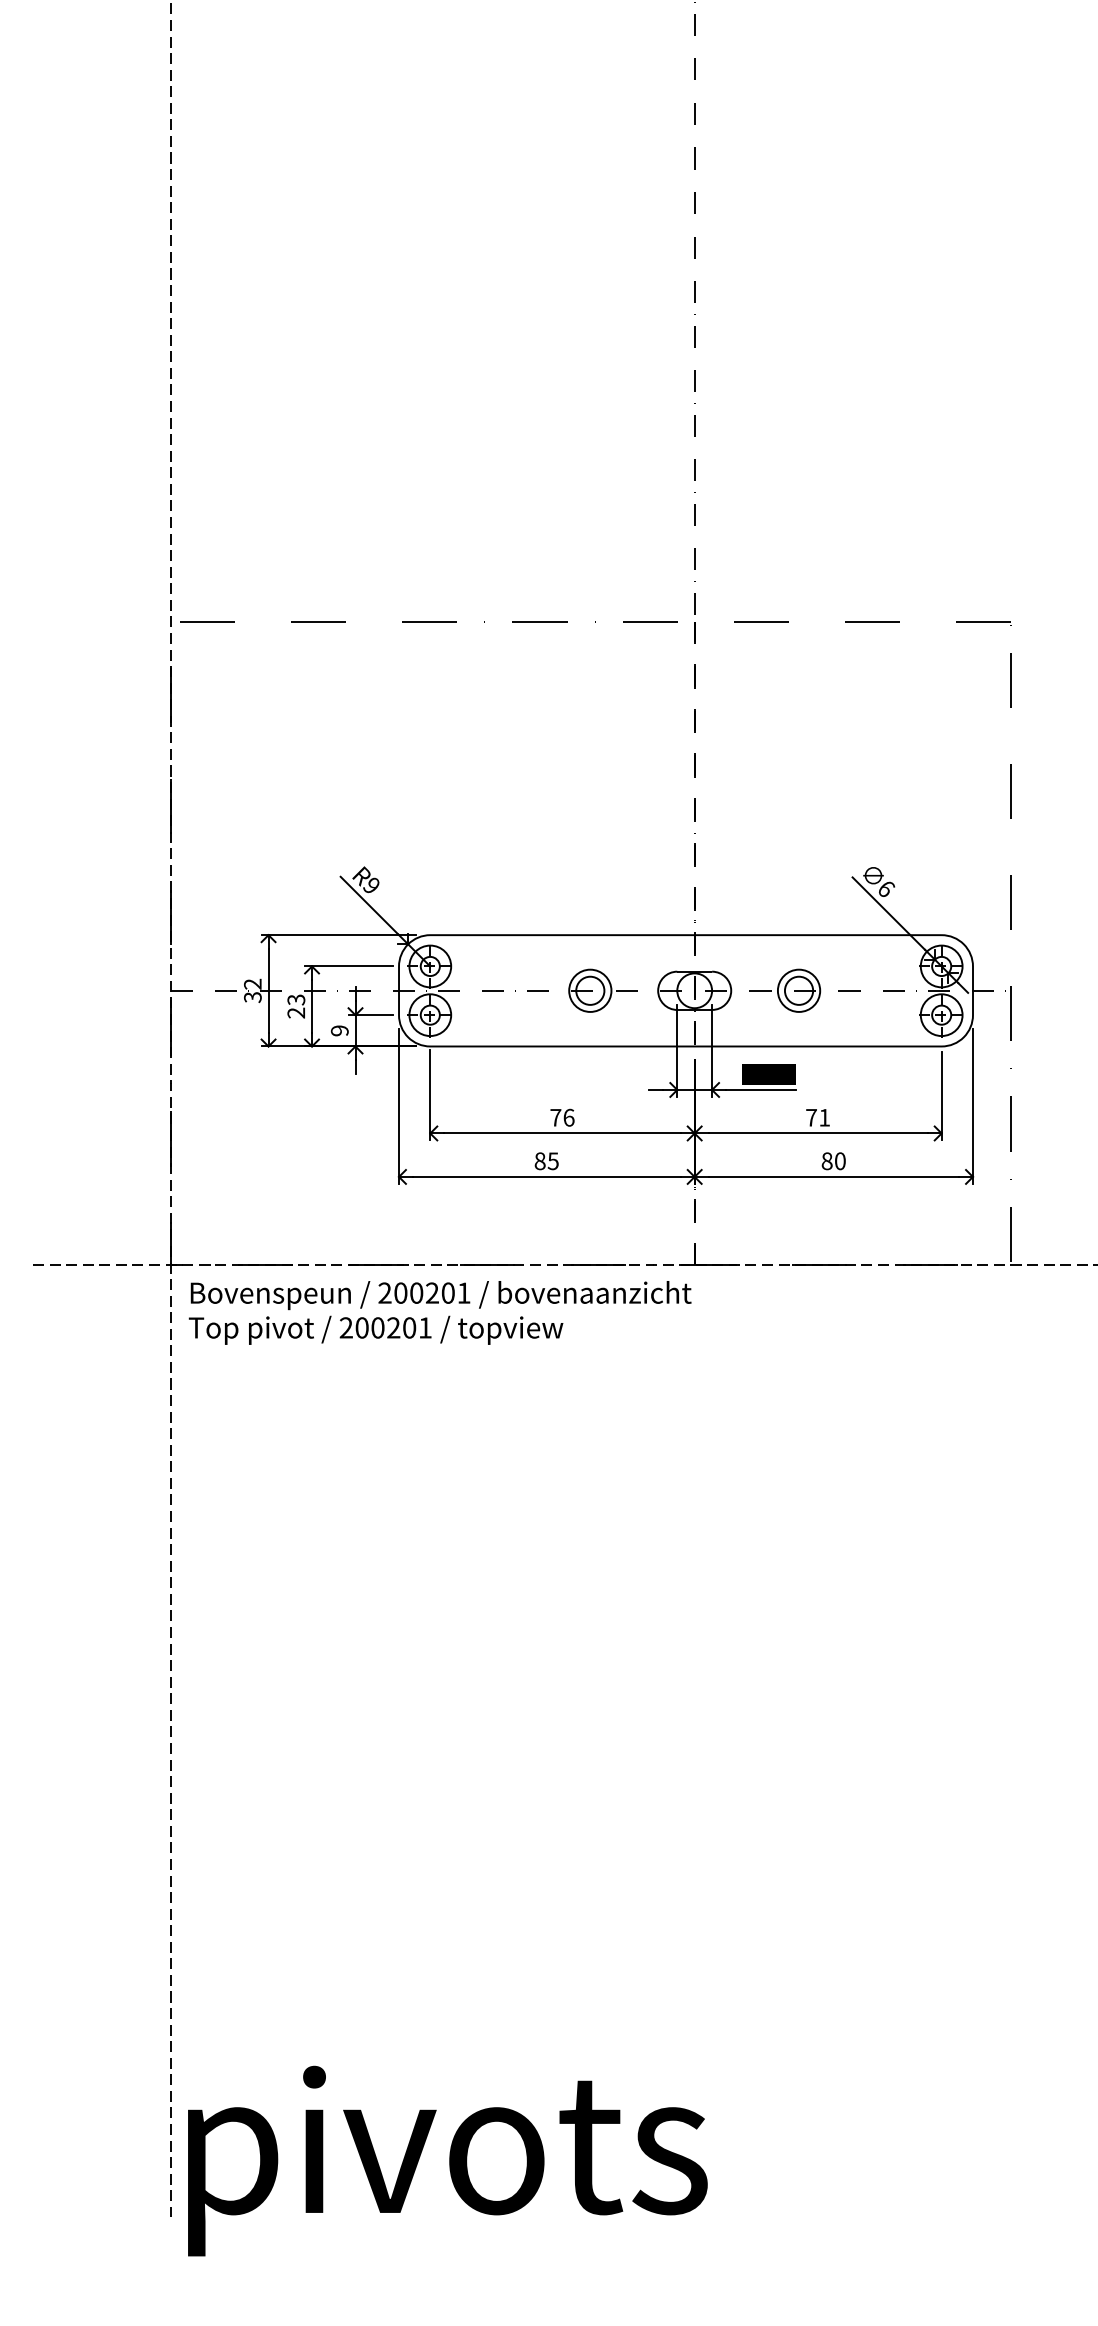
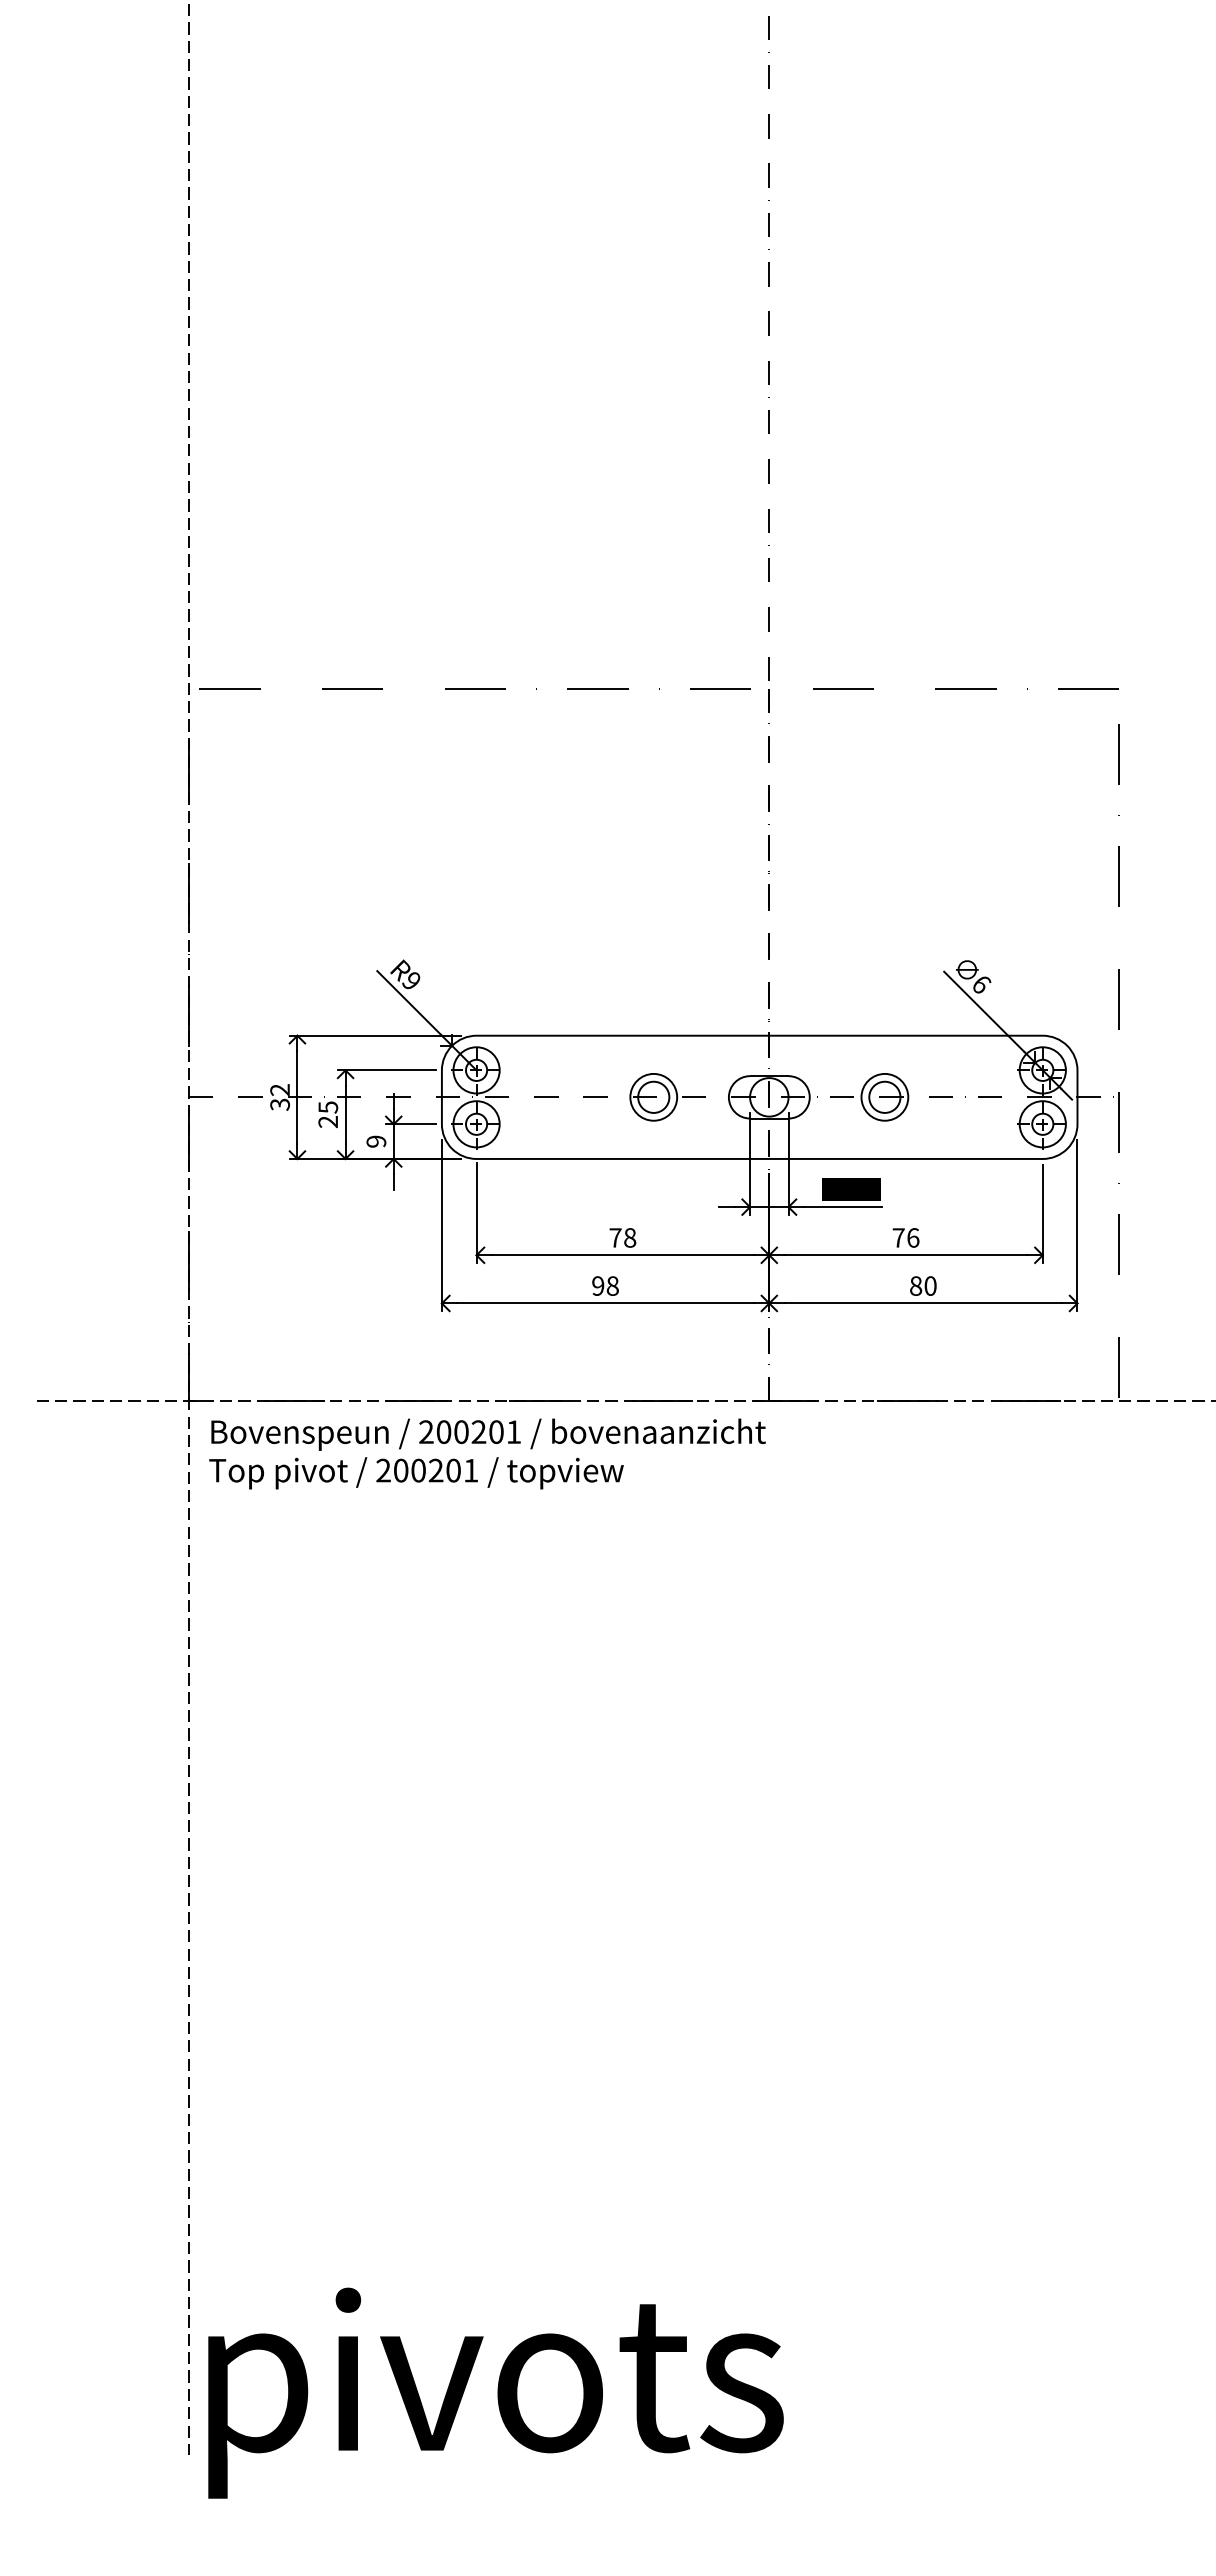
text: (295, 999) -> (327, 1106), 23 -> 25
text: (569, 1117) -> (630, 1237), 76 -> 78
text: (824, 1117) -> (913, 1237), 71 -> 76
text: (546, 1160) -> (605, 1285), 85 -> 98

